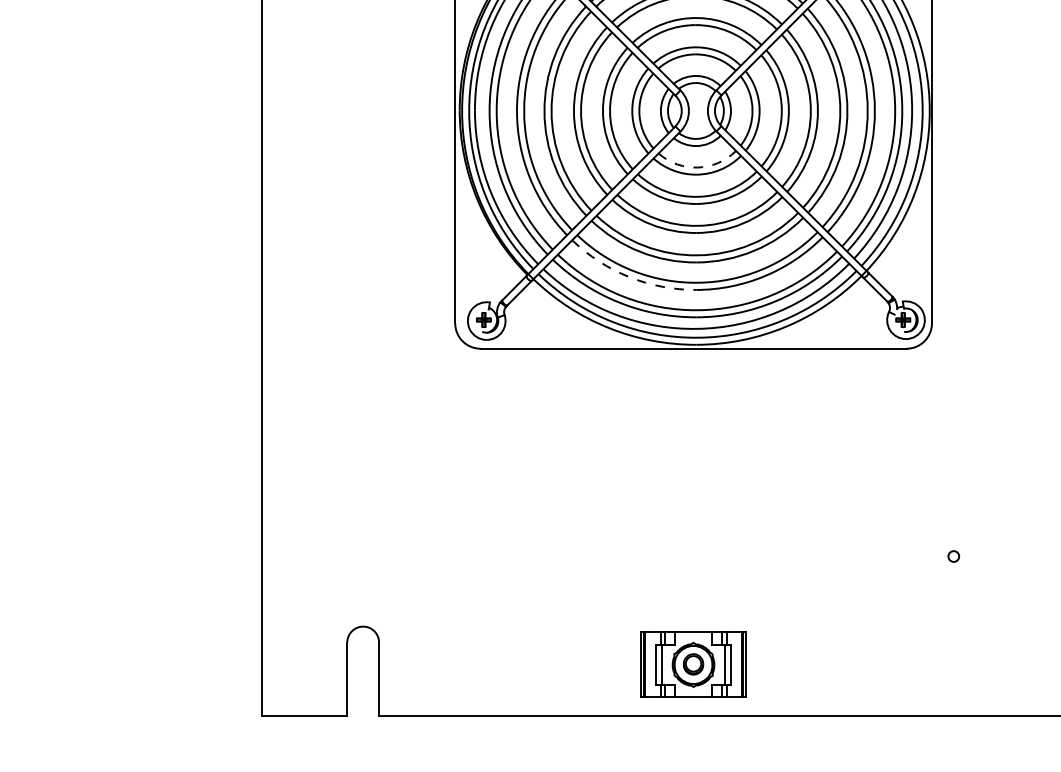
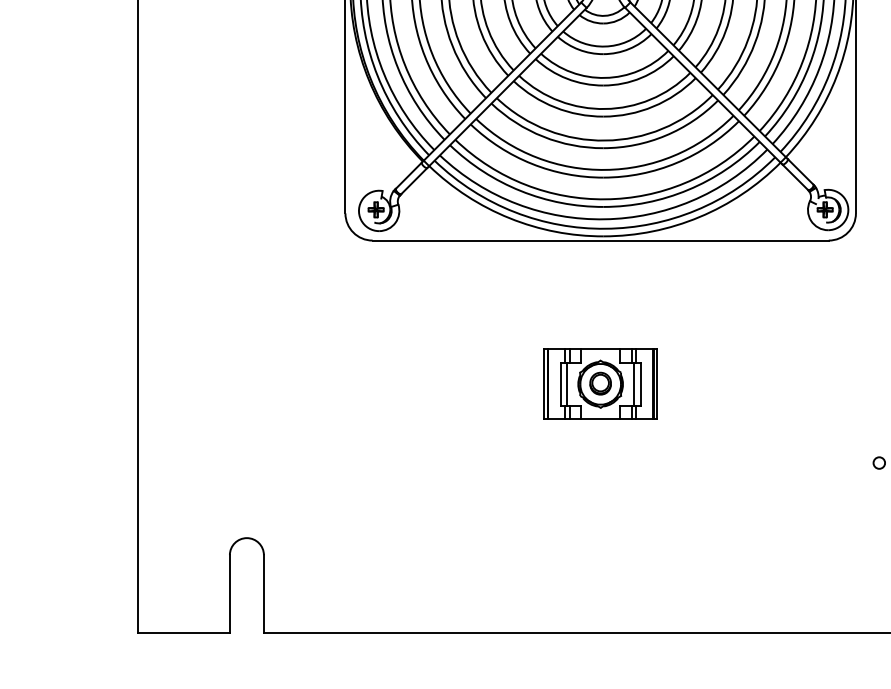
arc: (697, 167) -> (604, 46), dashed -> solid
arc: (629, 277) -> (532, 164), dashed -> solid
part: (693, 664) -> (600, 383), moved

